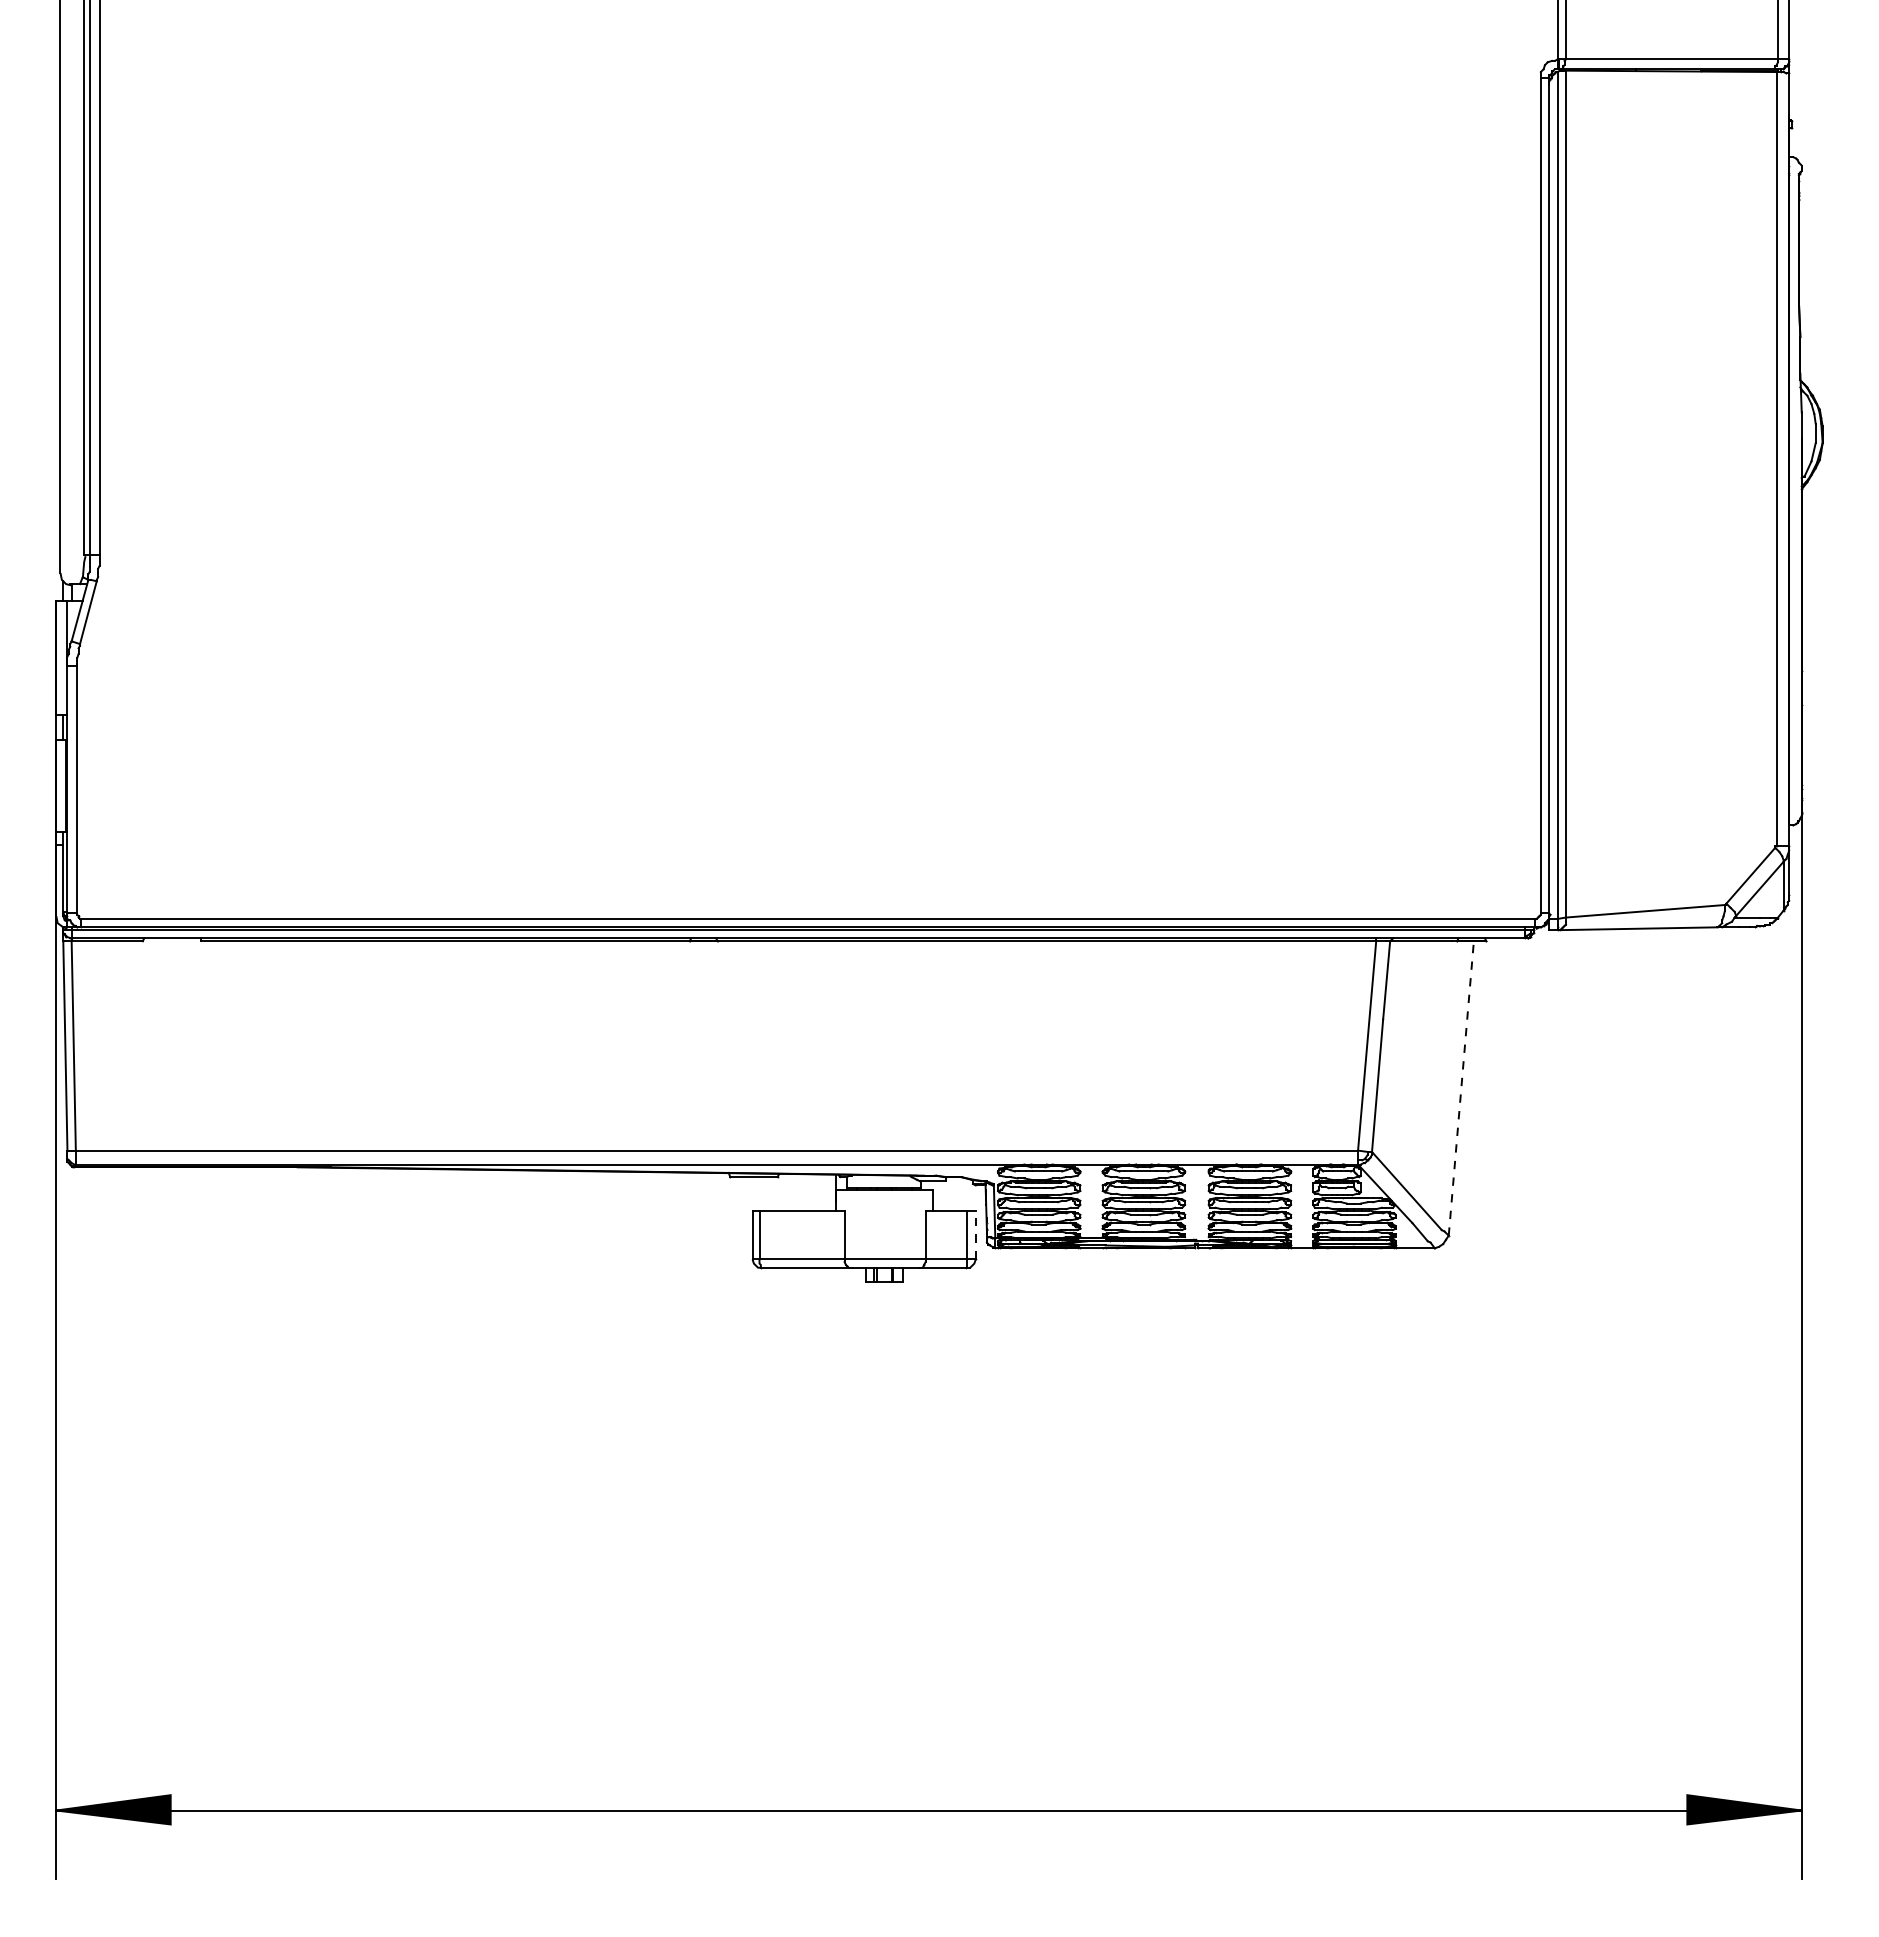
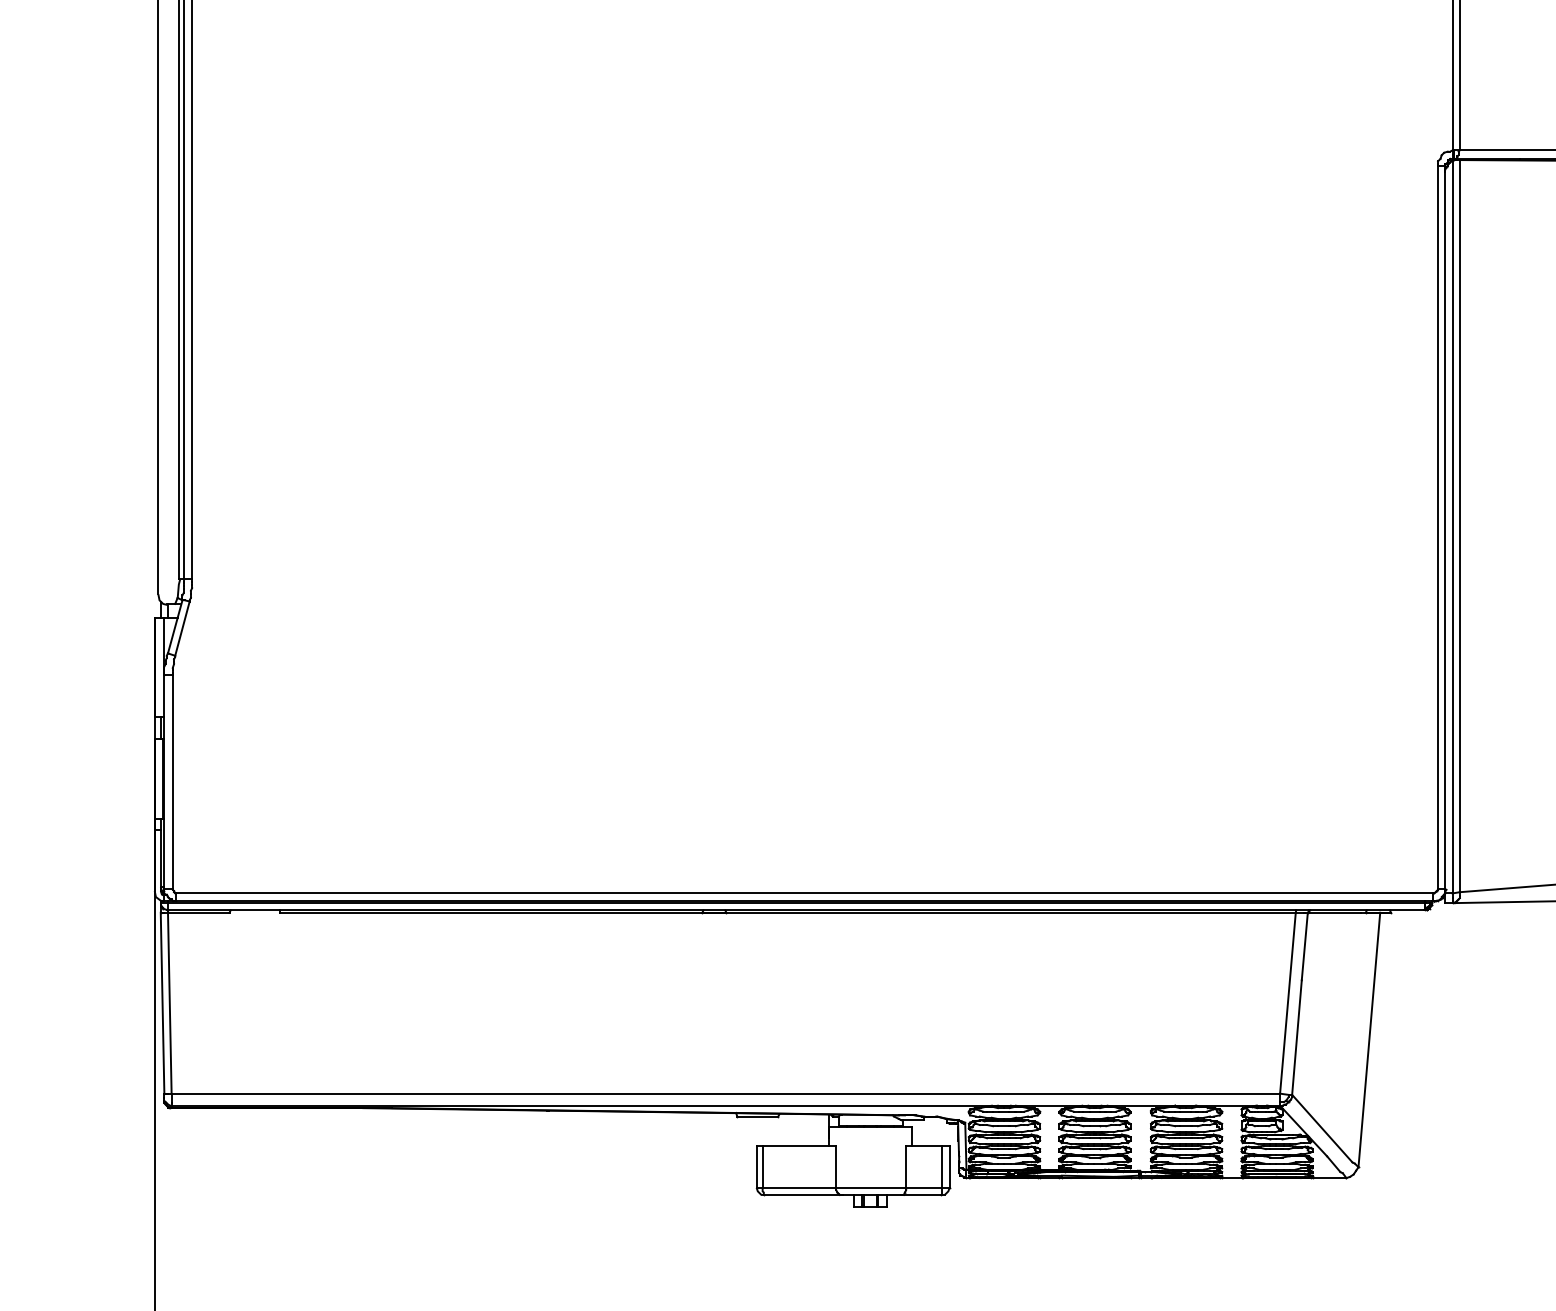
line: (1461, 1088) -> (1369, 1039), dashed -> solid
line: (975, 1234) -> (949, 1166), dashed -> solid

